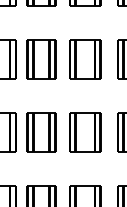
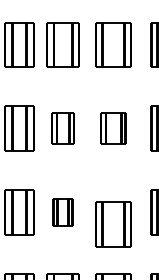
part: (40, 59) -> (62, 128), size x0.7
part: (85, 59) -> (113, 128), size x0.7
part: (40, 132) -> (62, 212), size x0.6
part: (85, 132) -> (113, 224), moved

